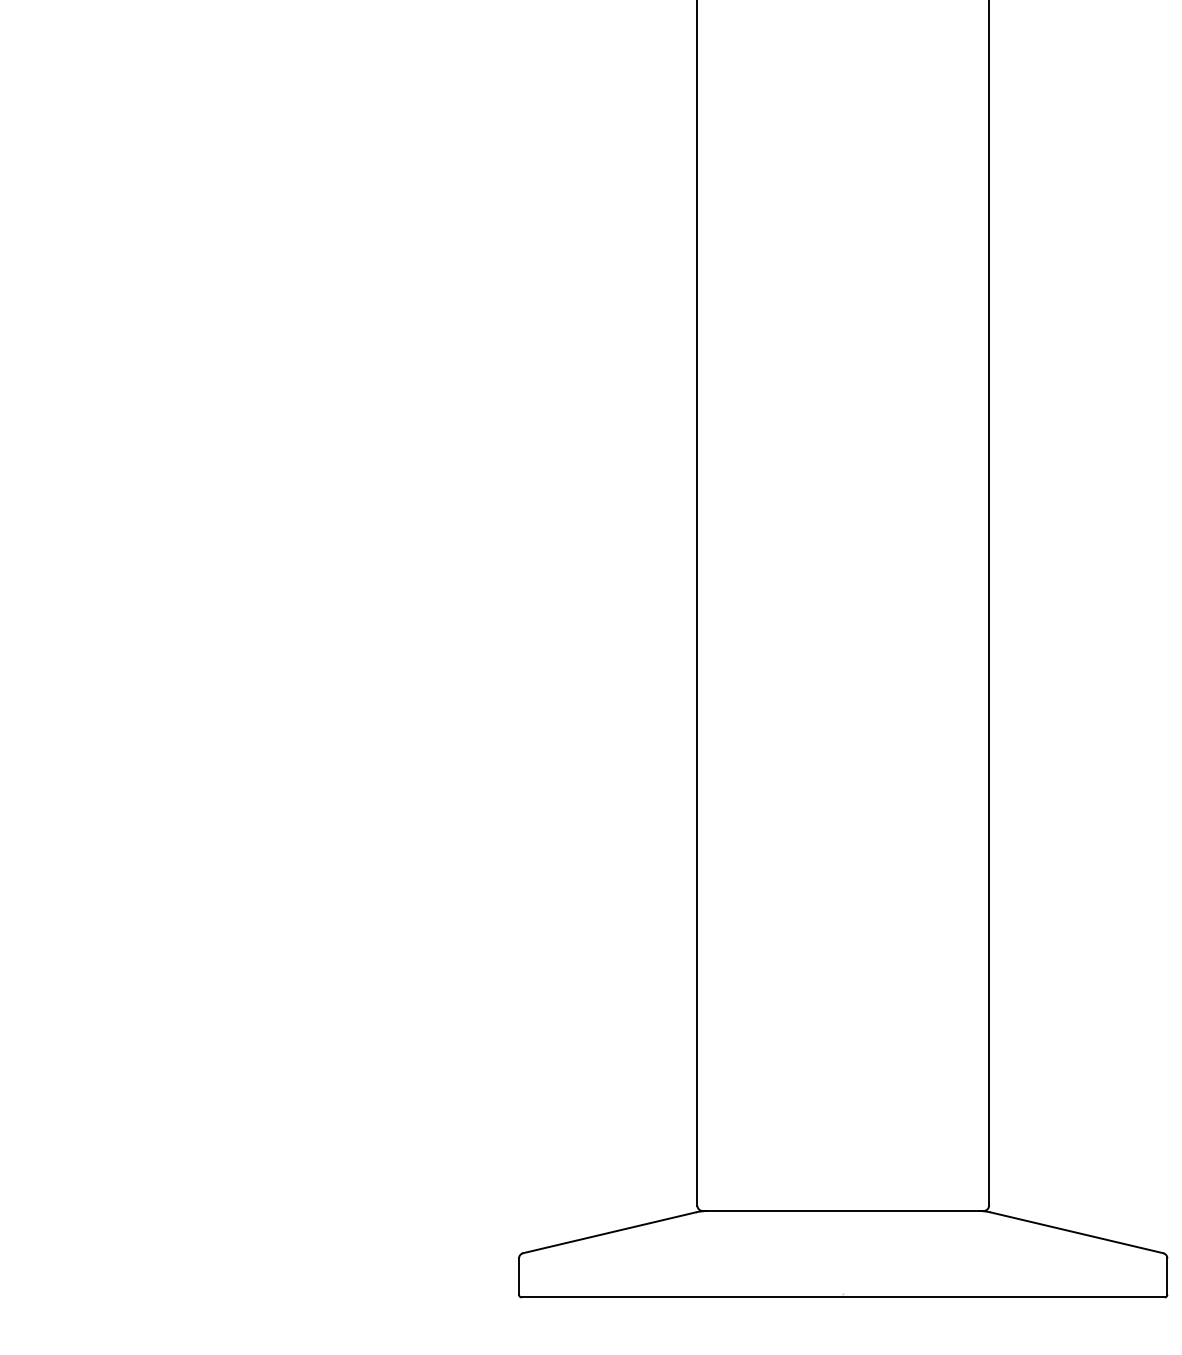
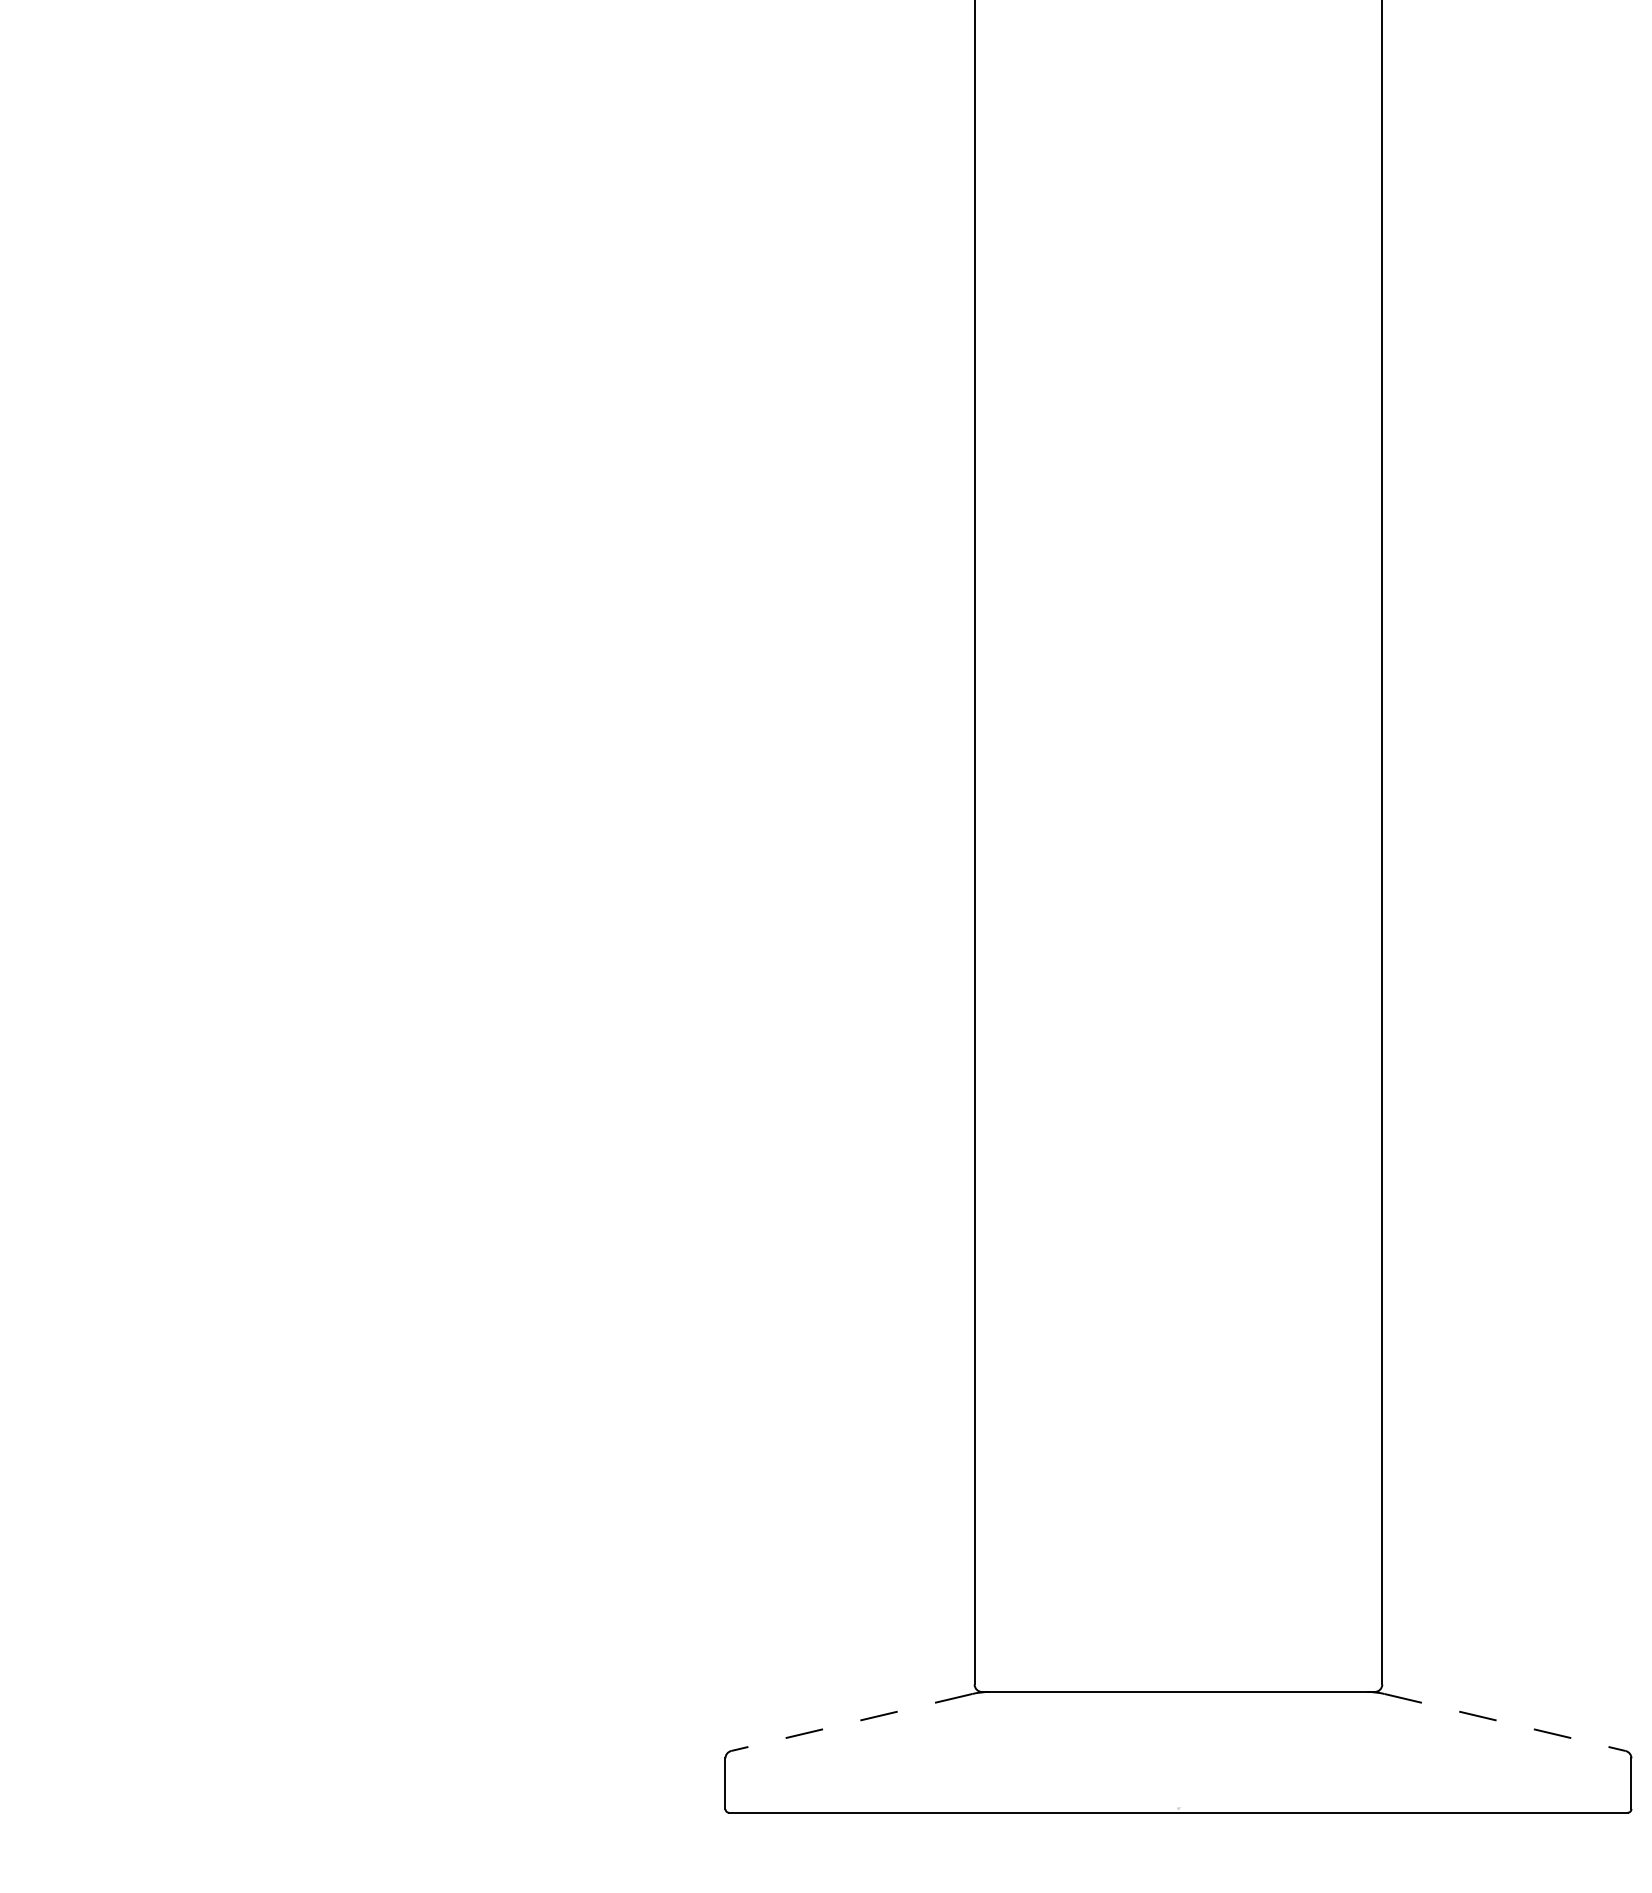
line: (609, 1232) -> (851, 1722), solid -> dashed
line: (1077, 1232) -> (1505, 1722), solid -> dashed

